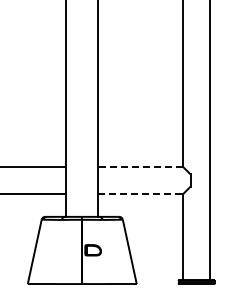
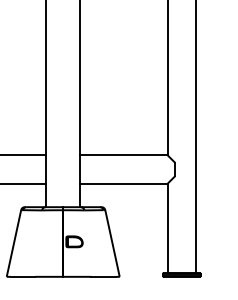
line: (140, 166) -> (123, 154), dashed -> solid
line: (141, 194) -> (124, 183), dashed -> solid

